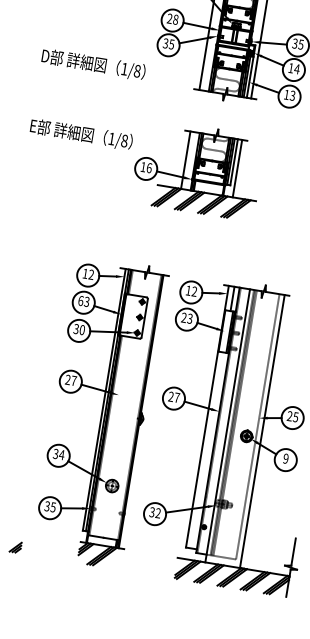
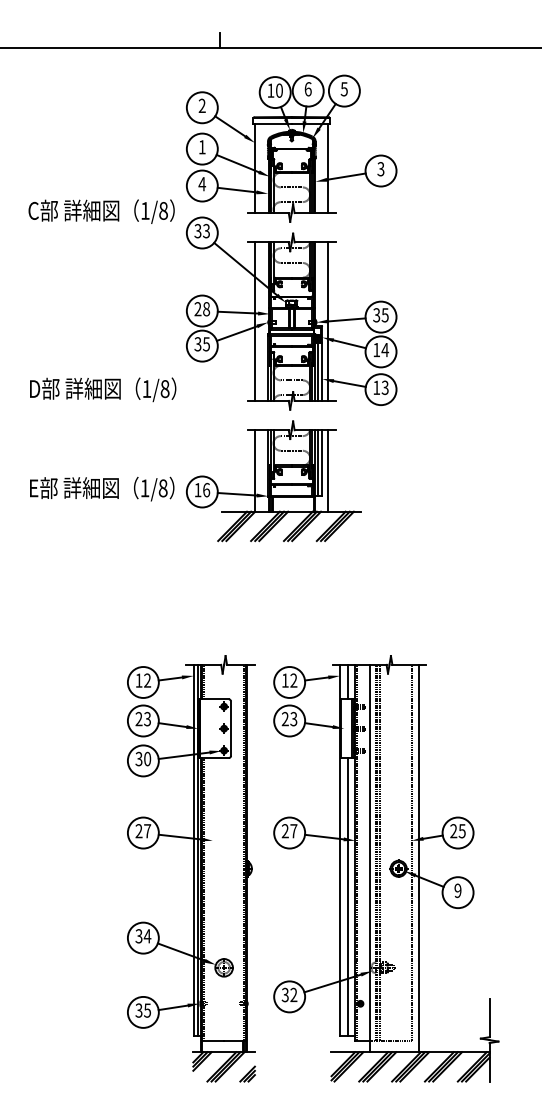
part: (197, 169) -> (273, 481), moved
text: (80, 301) -> (138, 719), 63 -> 23
line: (207, 450) -> (348, 897), added
part: (15, 546) -> (247, 1073), moved

